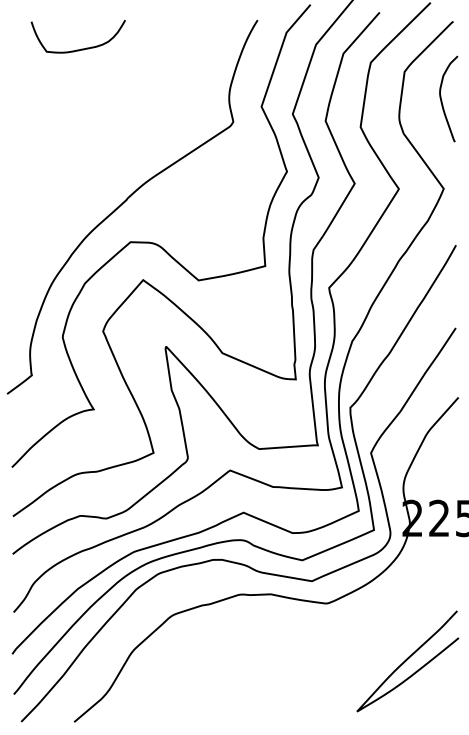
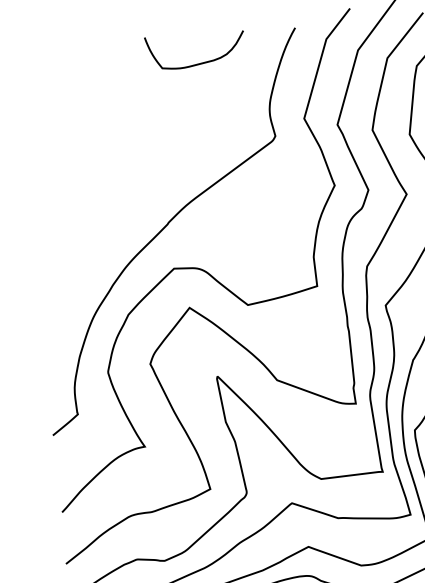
curve: (81, 48) -> (198, 62), moved

